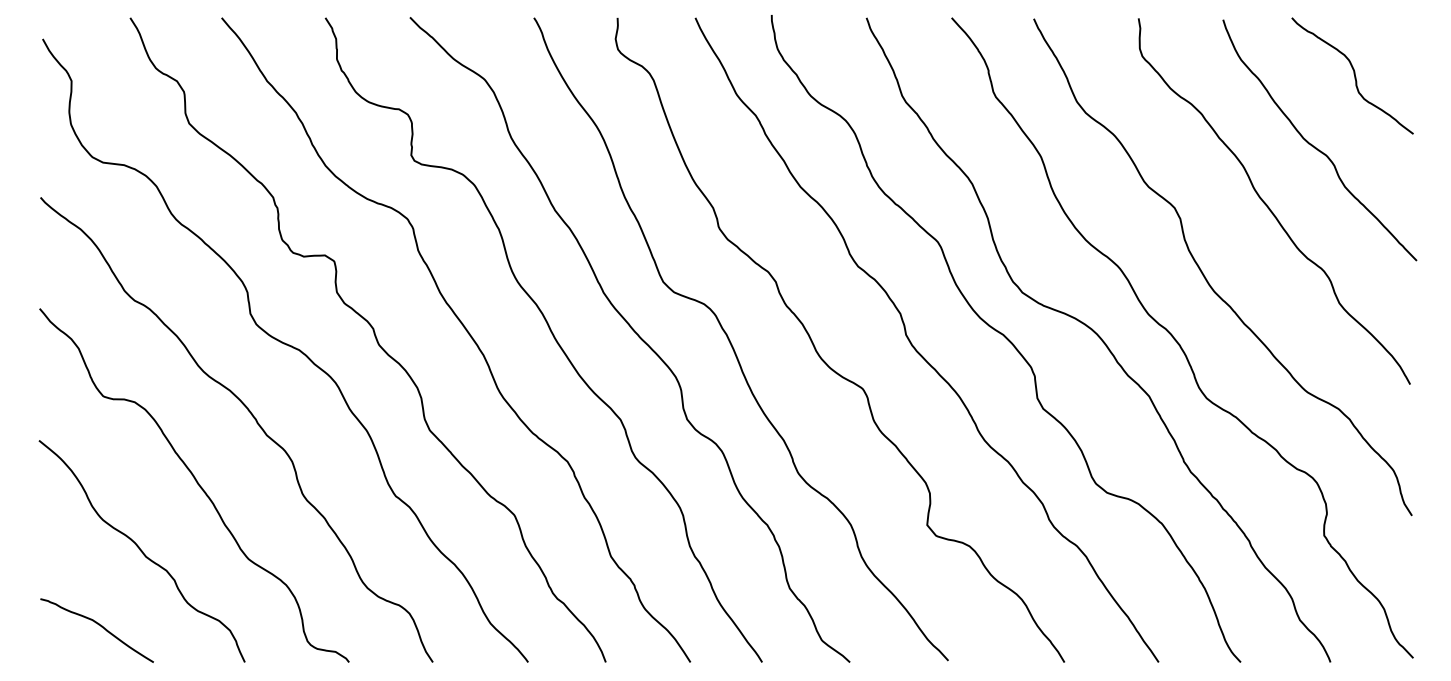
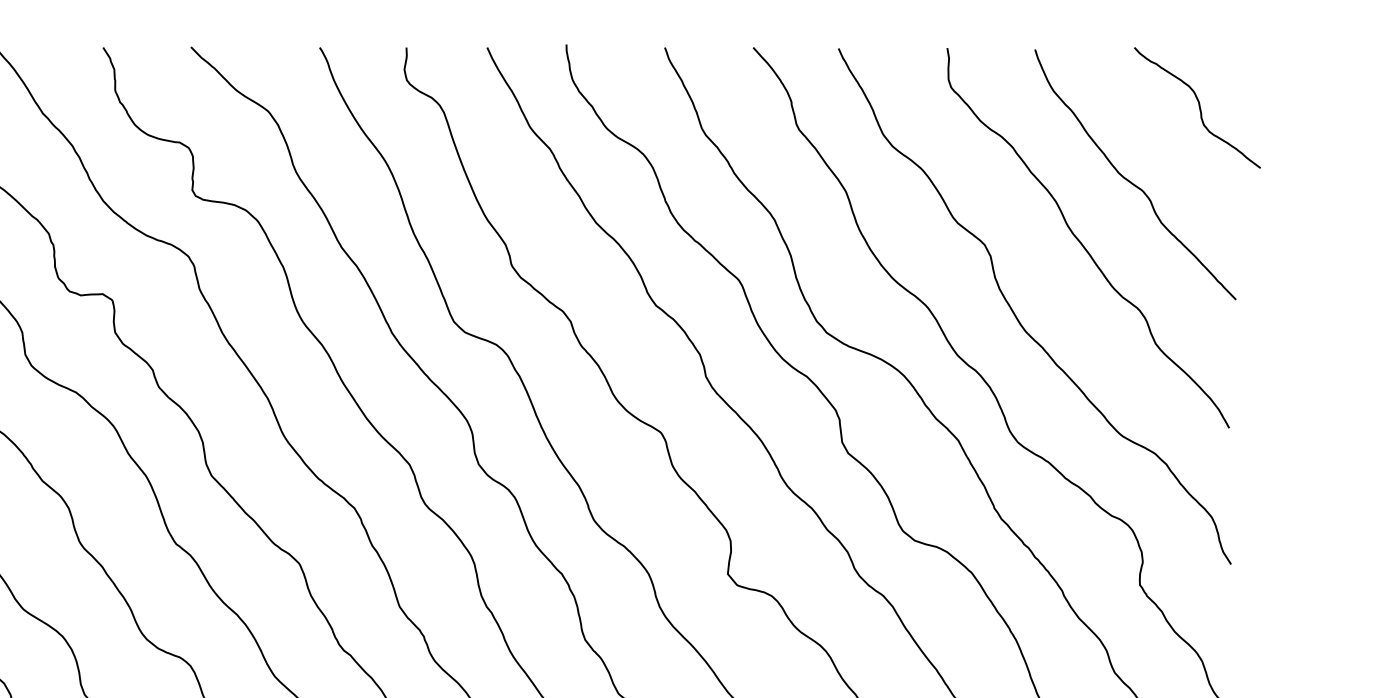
curve: (1353, 74) -> (1198, 106), moved

